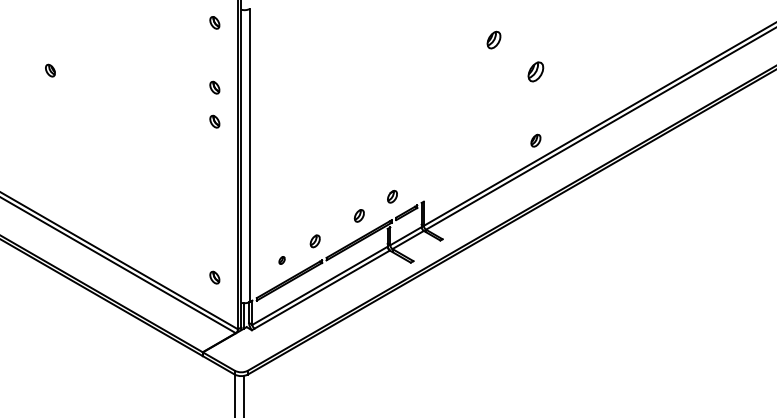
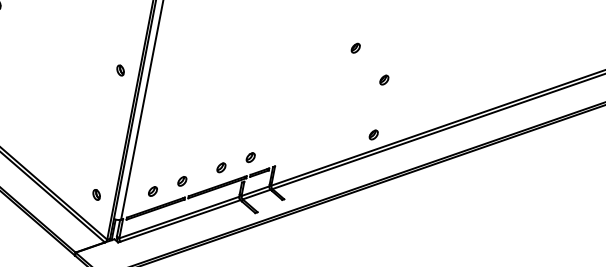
part: (493, 39) -> (355, 47), size x0.71
part: (535, 71) -> (384, 79), size x0.62
part: (214, 87) -> (125, 43), removed
part: (281, 260) -> (152, 191), size x1.67

